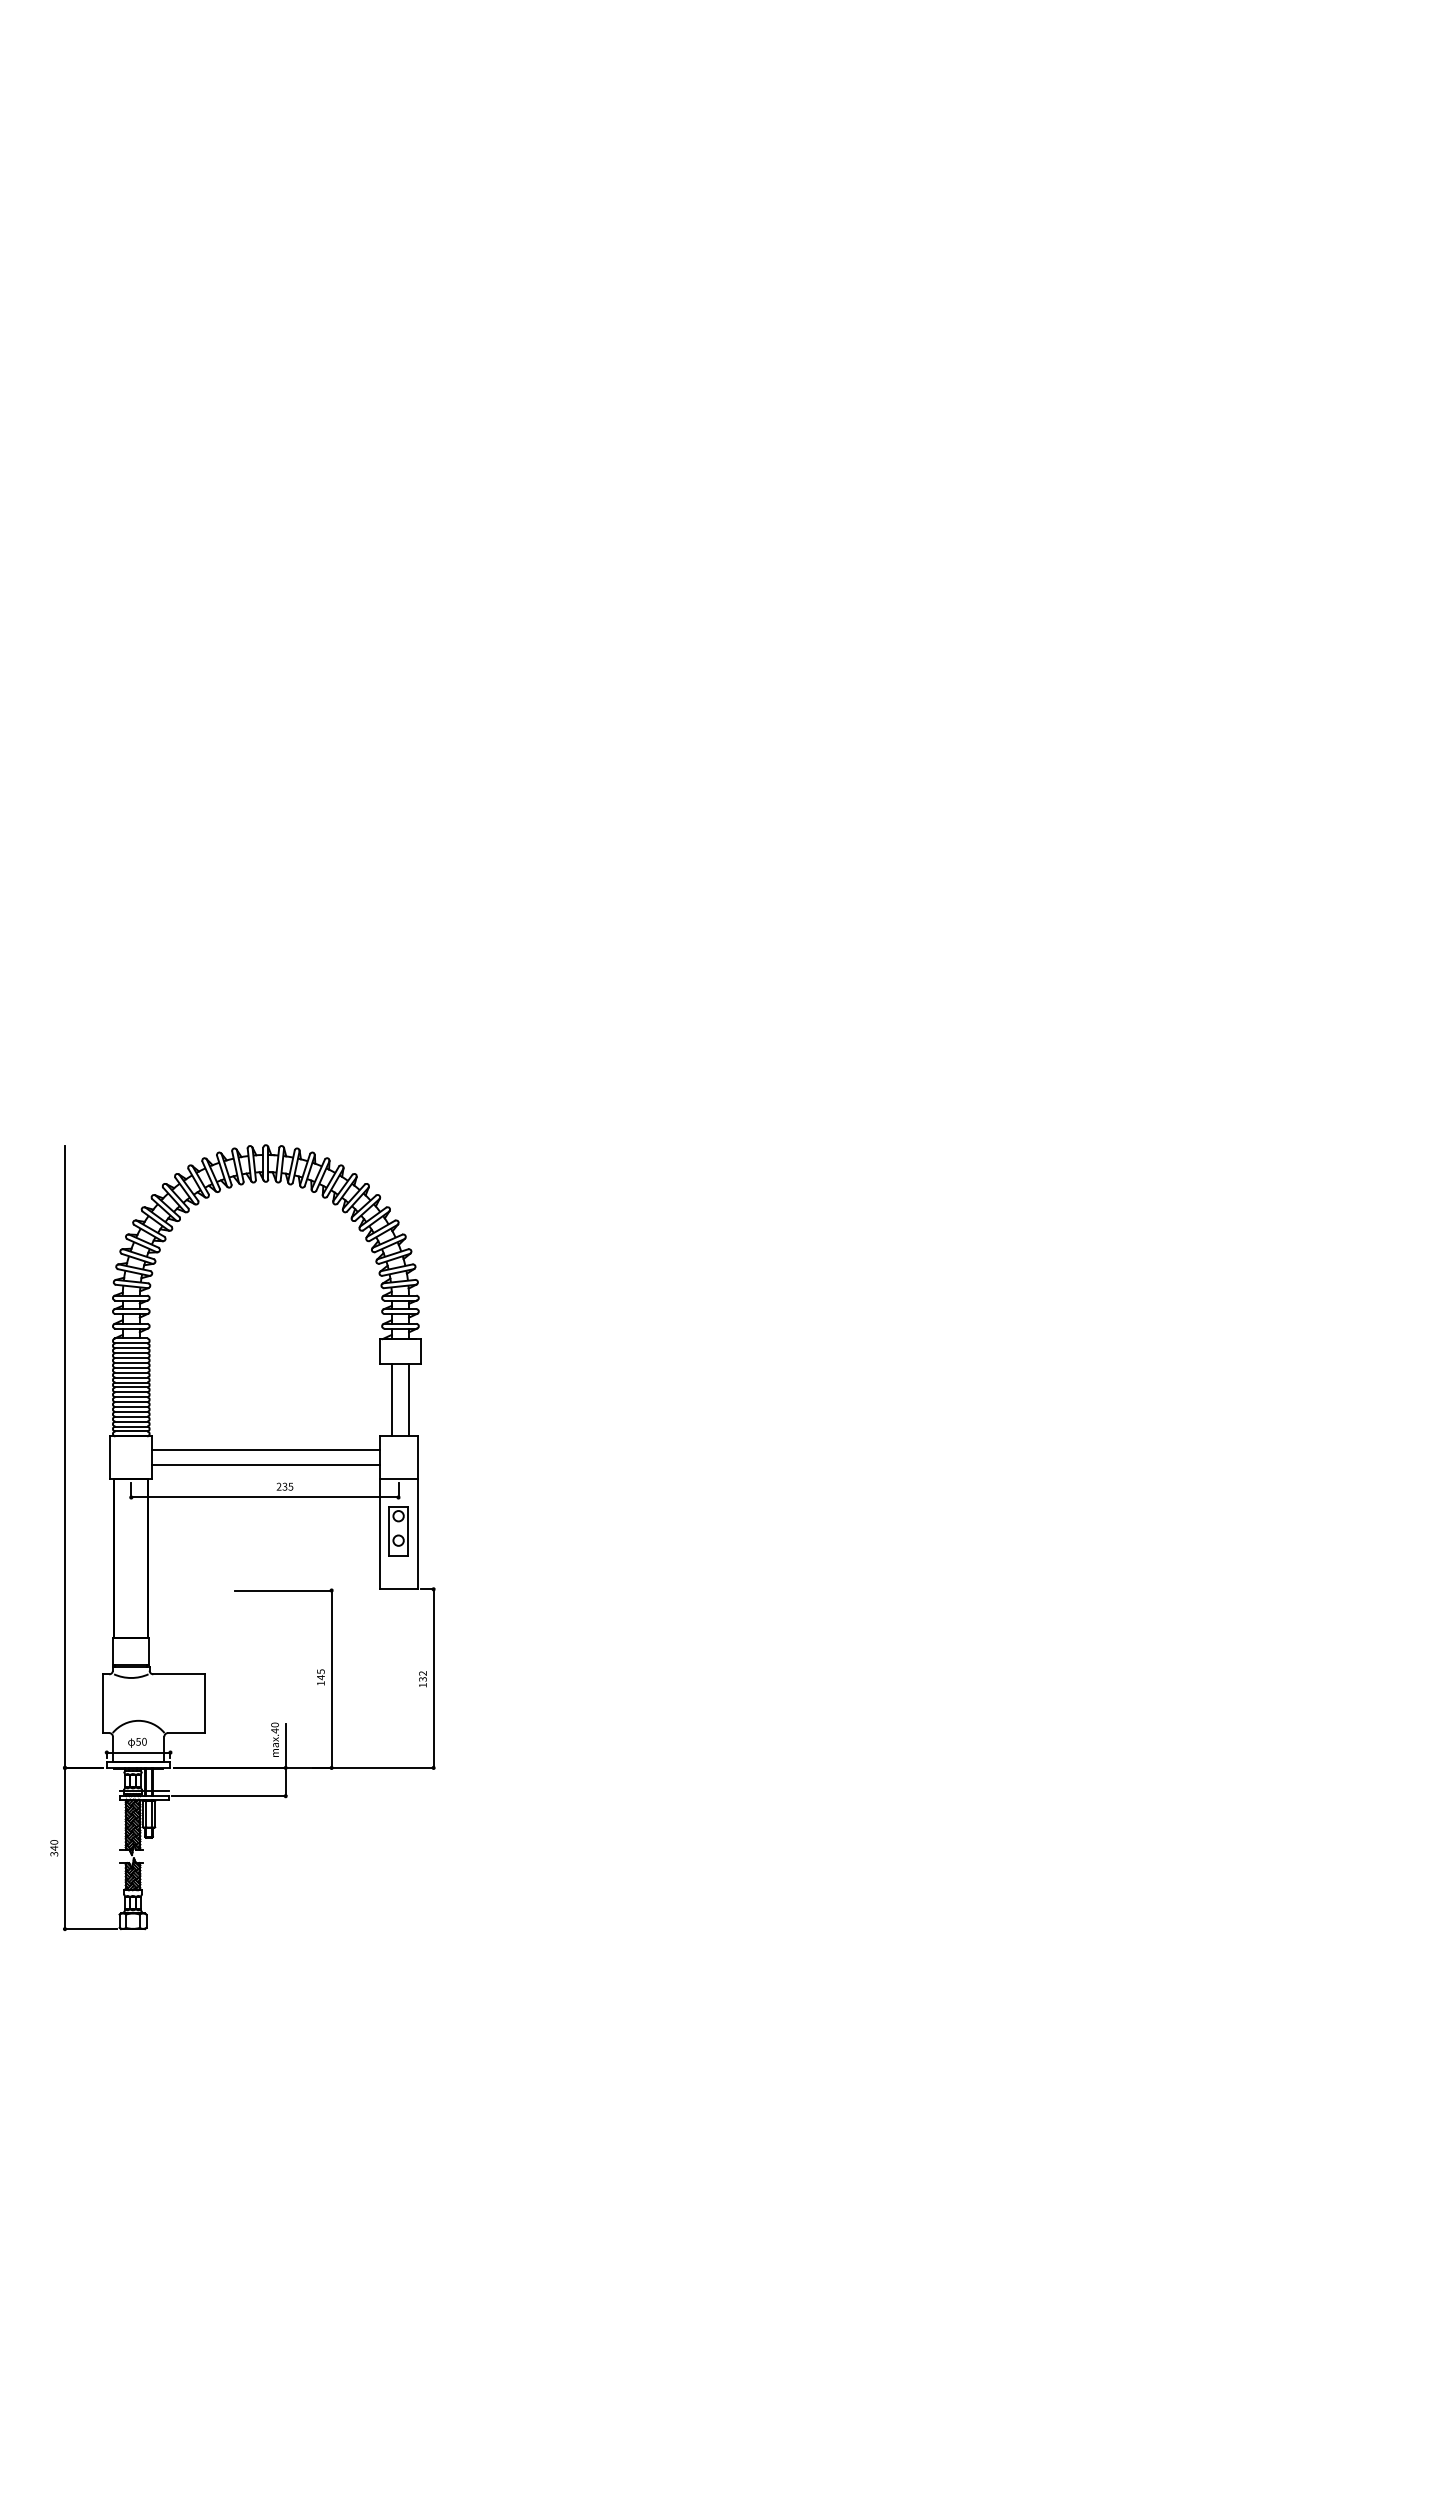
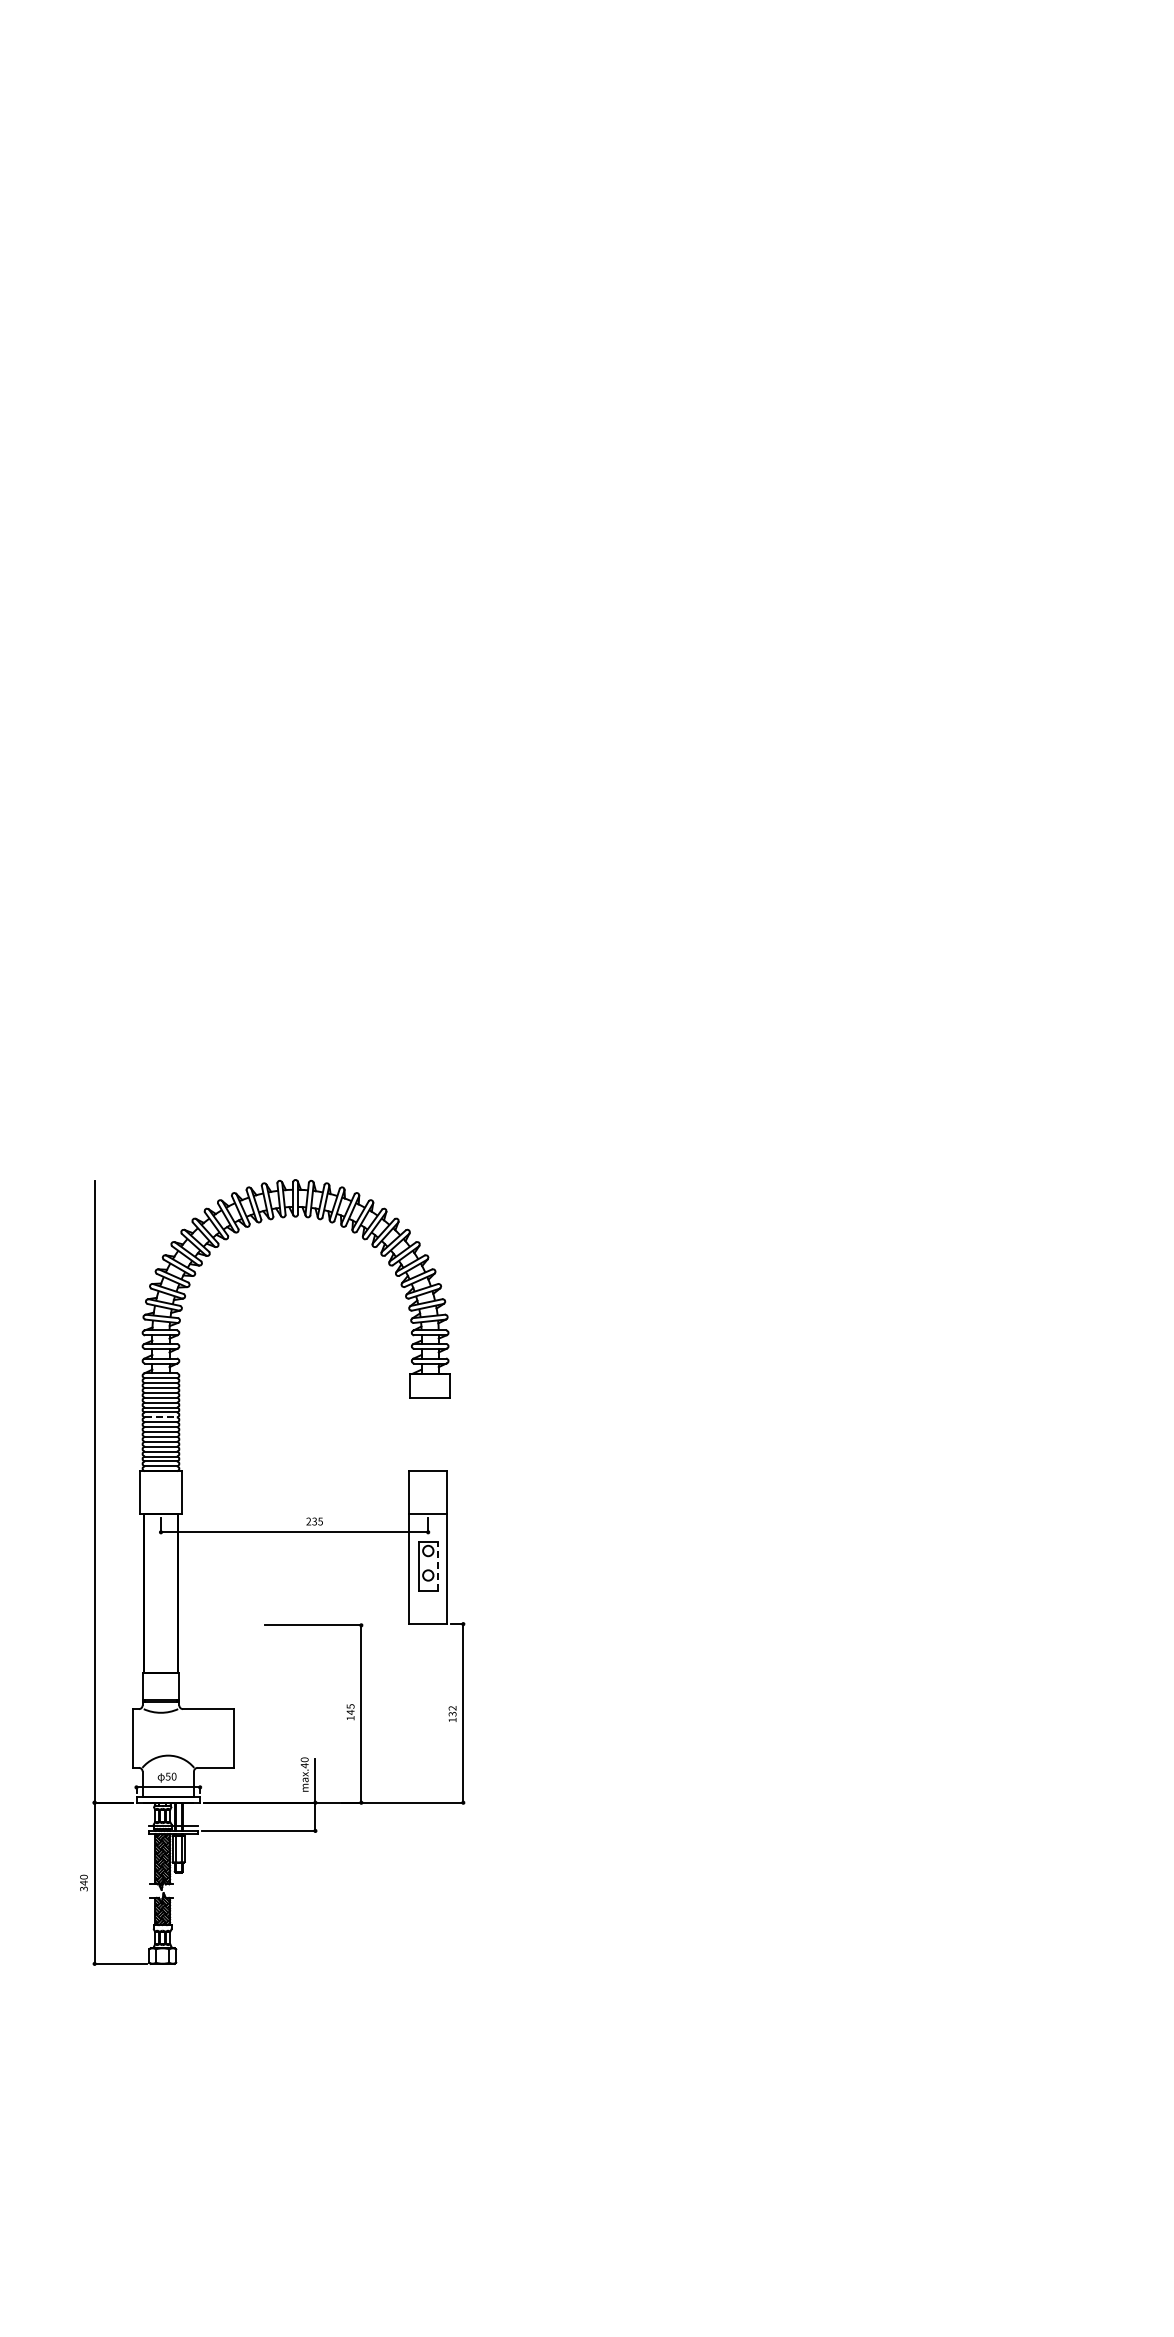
line: (131, 1382) -> (161, 1417), solid -> dashed
line: (391, 1399) -> (421, 1434), removed
line: (409, 1399) -> (439, 1434), removed
line: (265, 1450) -> (295, 1485), removed
line: (265, 1465) -> (295, 1500), removed
line: (408, 1531) -> (438, 1566), solid -> dashed

